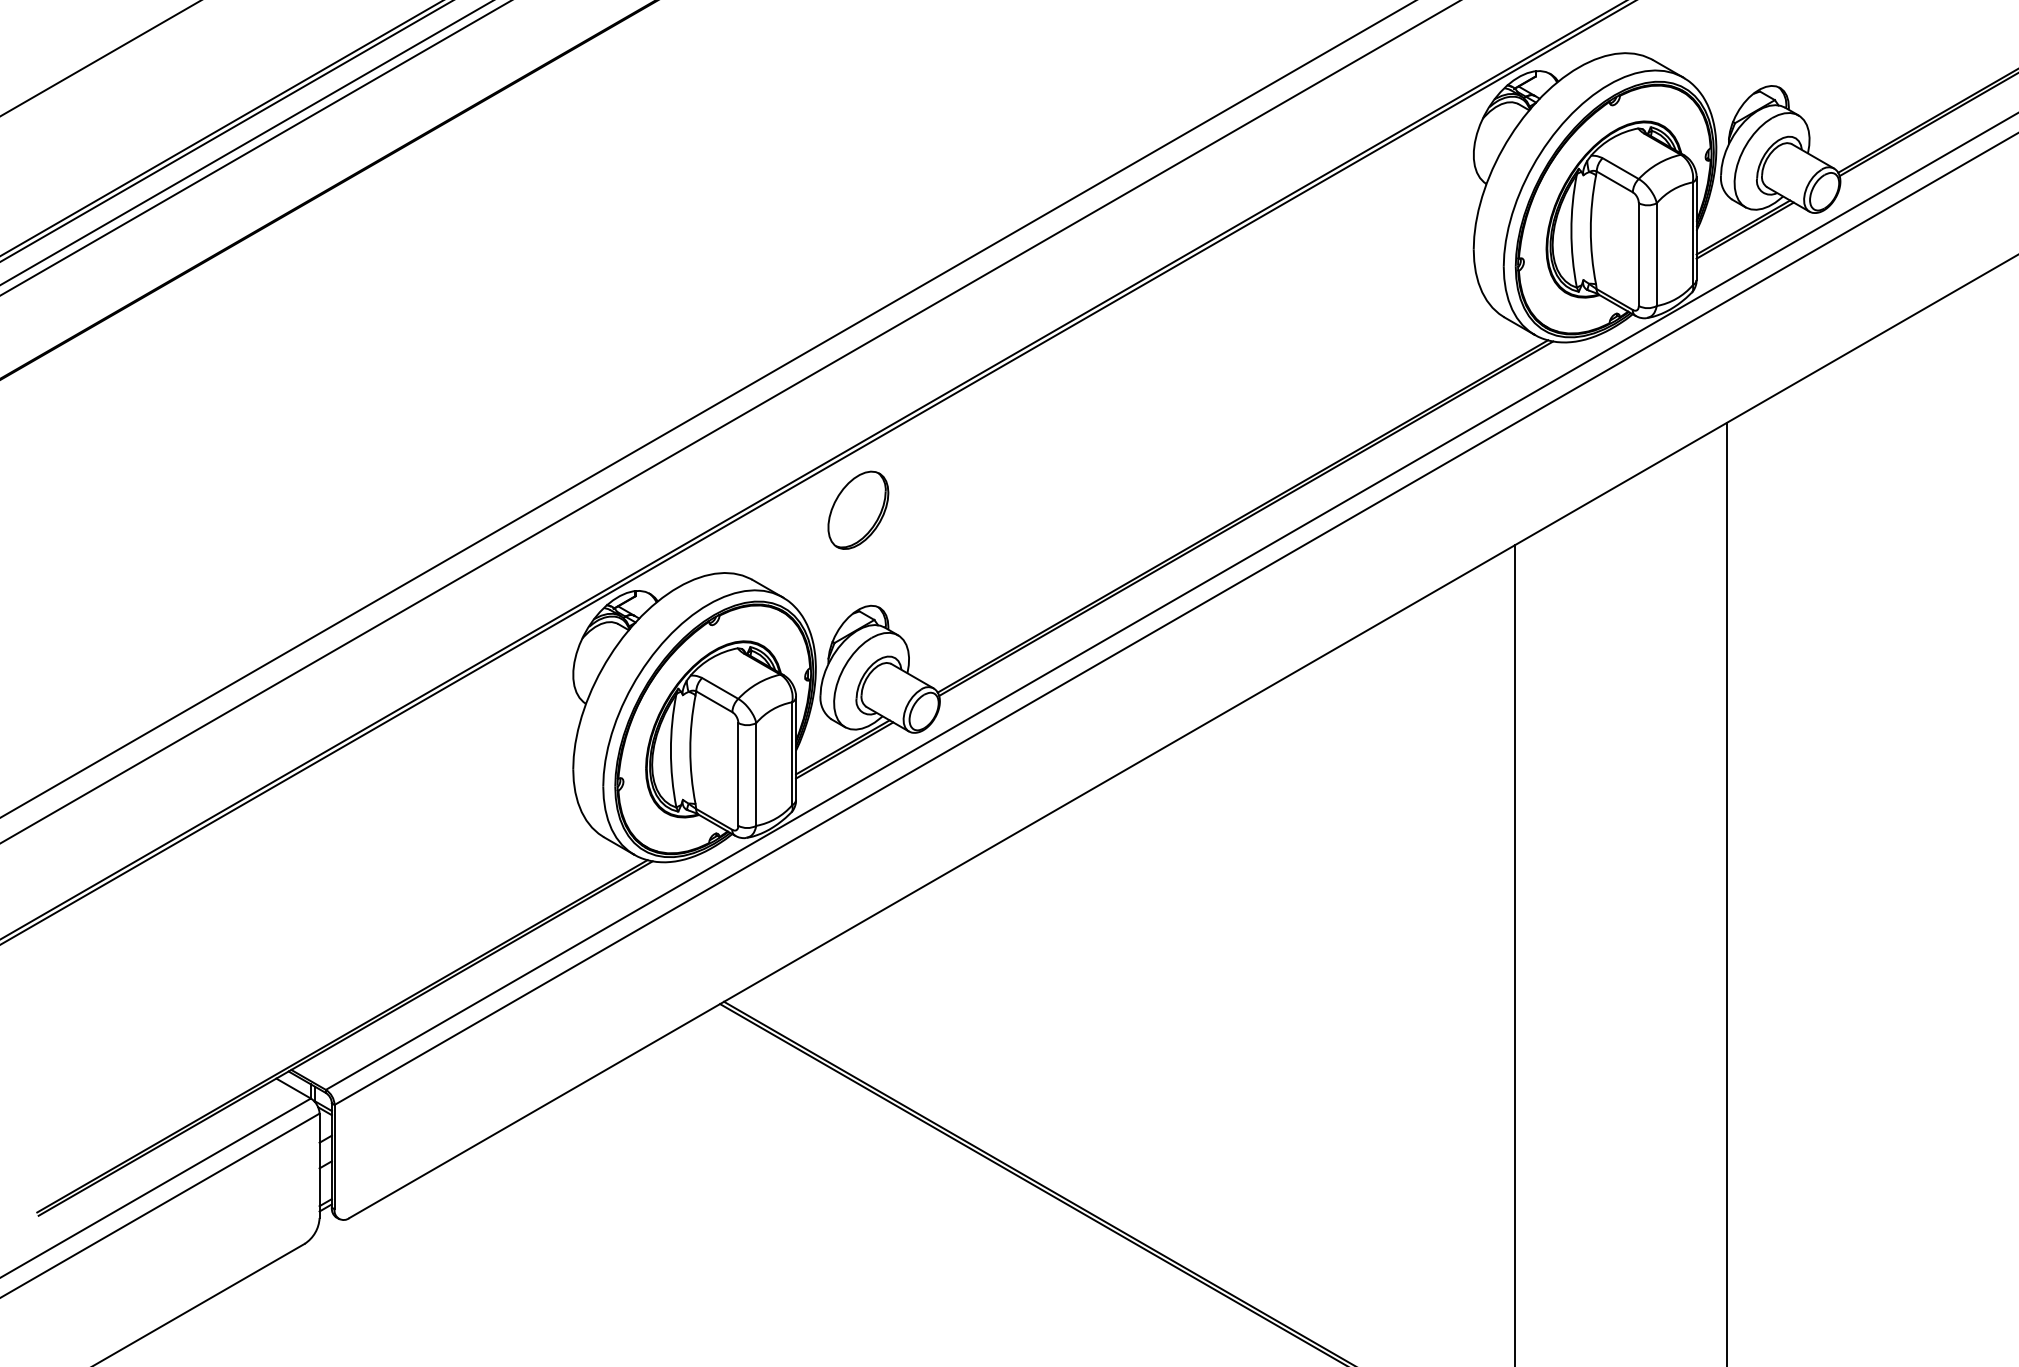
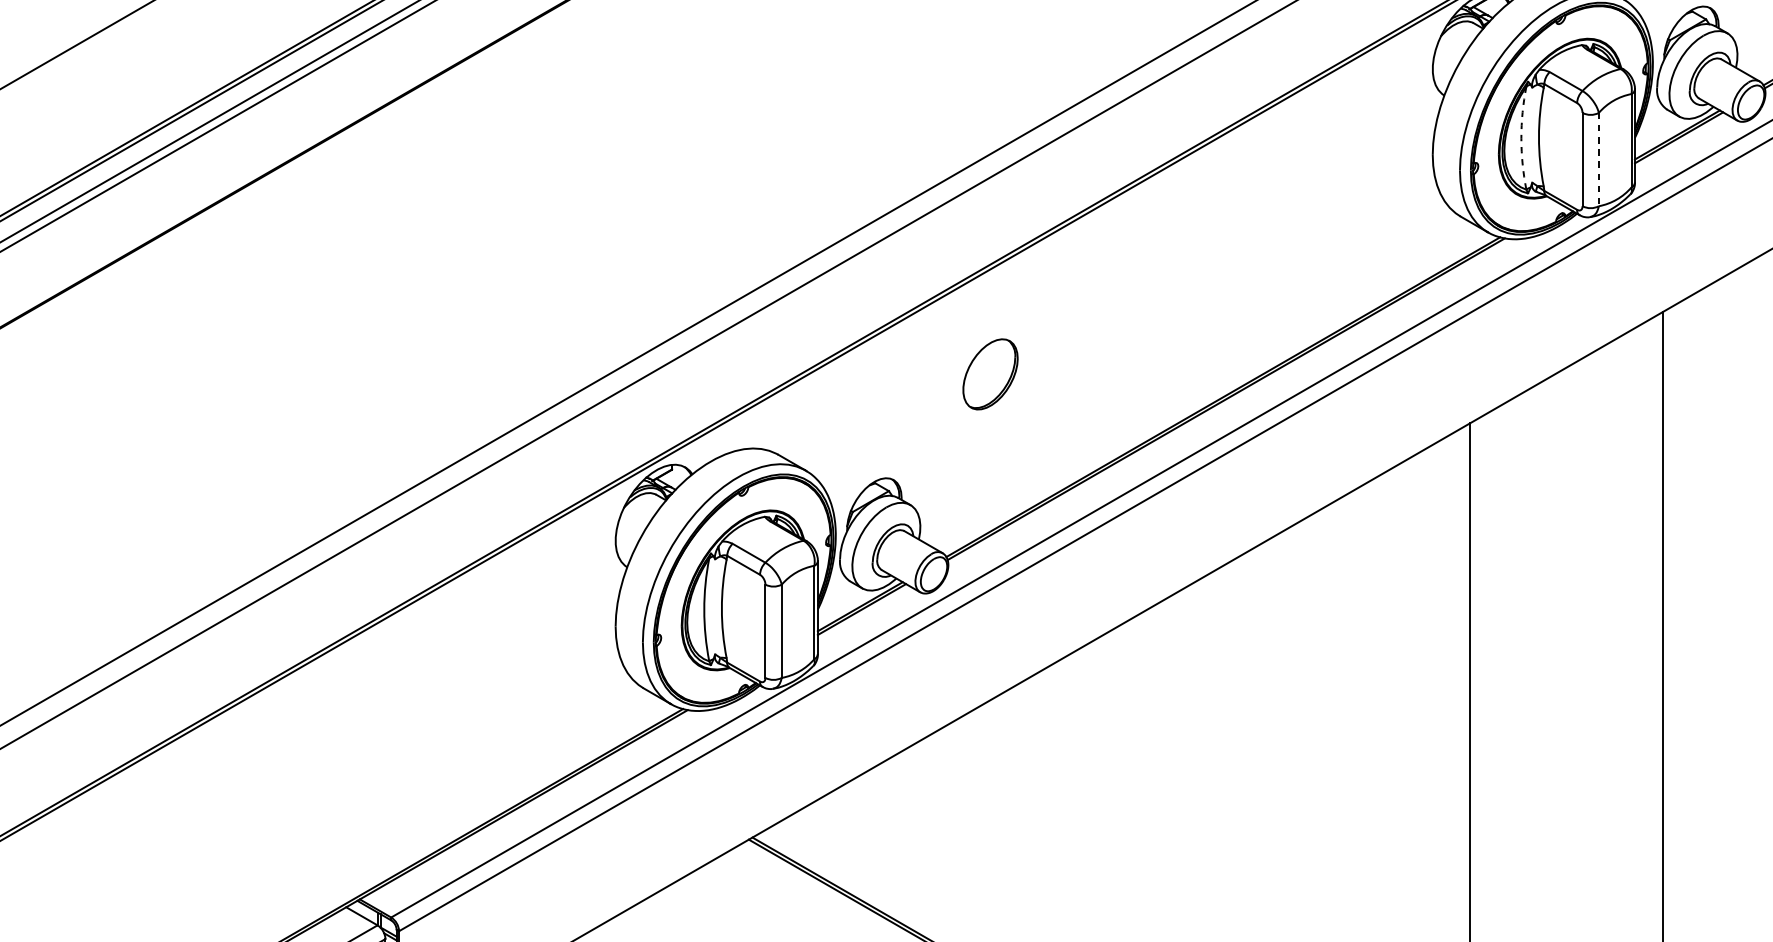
arc: (1571, 231) -> (1521, 138), solid -> dashed
line: (1656, 255) -> (1598, 160), solid -> dashed
part: (858, 509) -> (990, 373), moved

